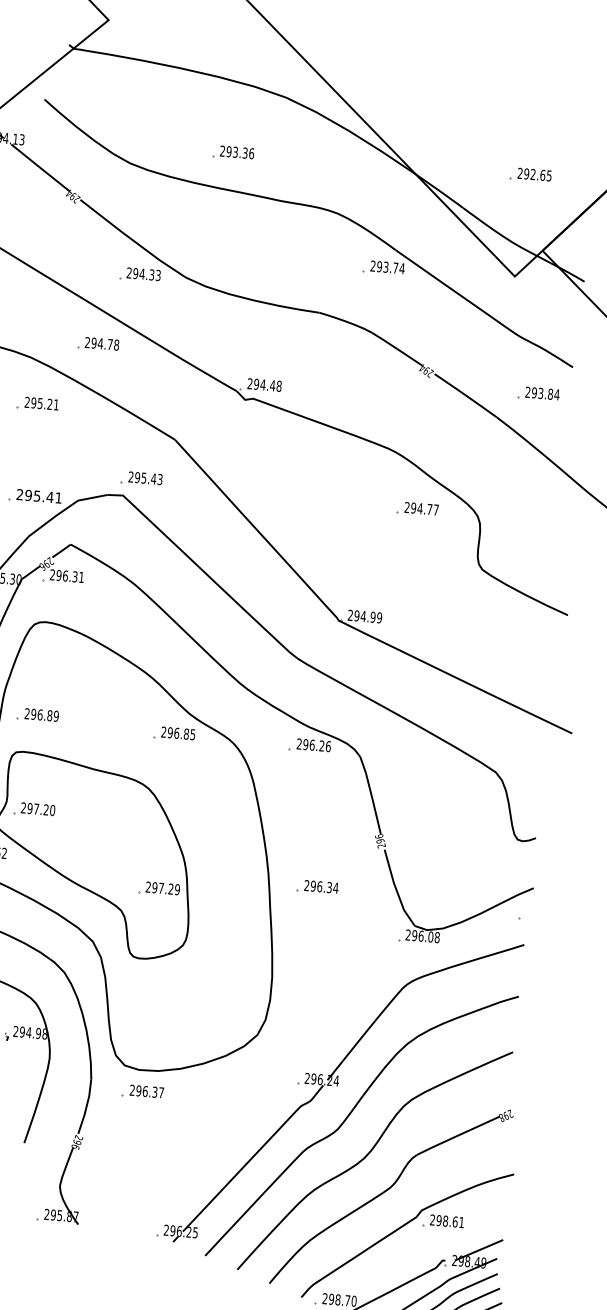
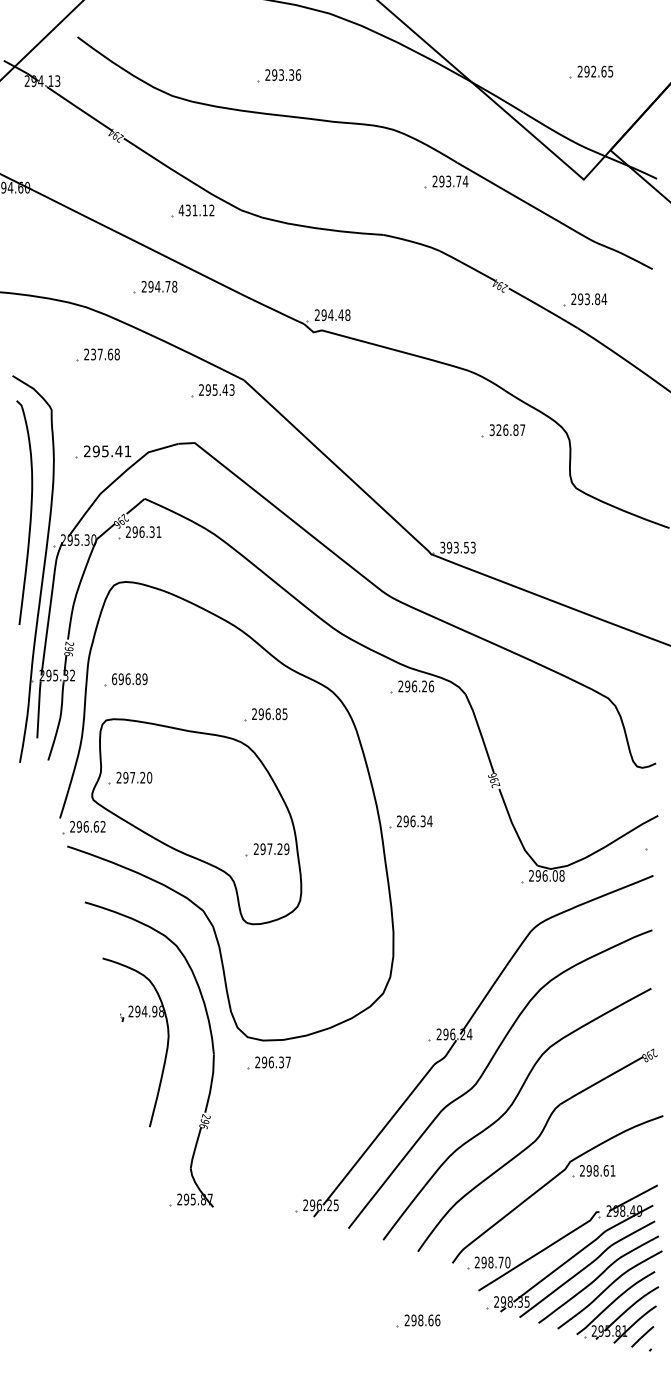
text: (143, 274) -> (196, 210), 294.33 -> 431.12
part: (539, 393) -> (585, 299), moved
text: (44, 403) -> (104, 354), 295.21 -> 237.68
part: (141, 478) -> (212, 390), moved
text: (417, 508) -> (503, 430), 294.77 -> 326.87
text: (364, 616) -> (457, 547), 294.99 -> 393.53
text: (27, 714) -> (114, 679), 296.89 -> 696.89
part: (174, 733) -> (265, 714), moved
part: (317, 886) -> (410, 821), moved

